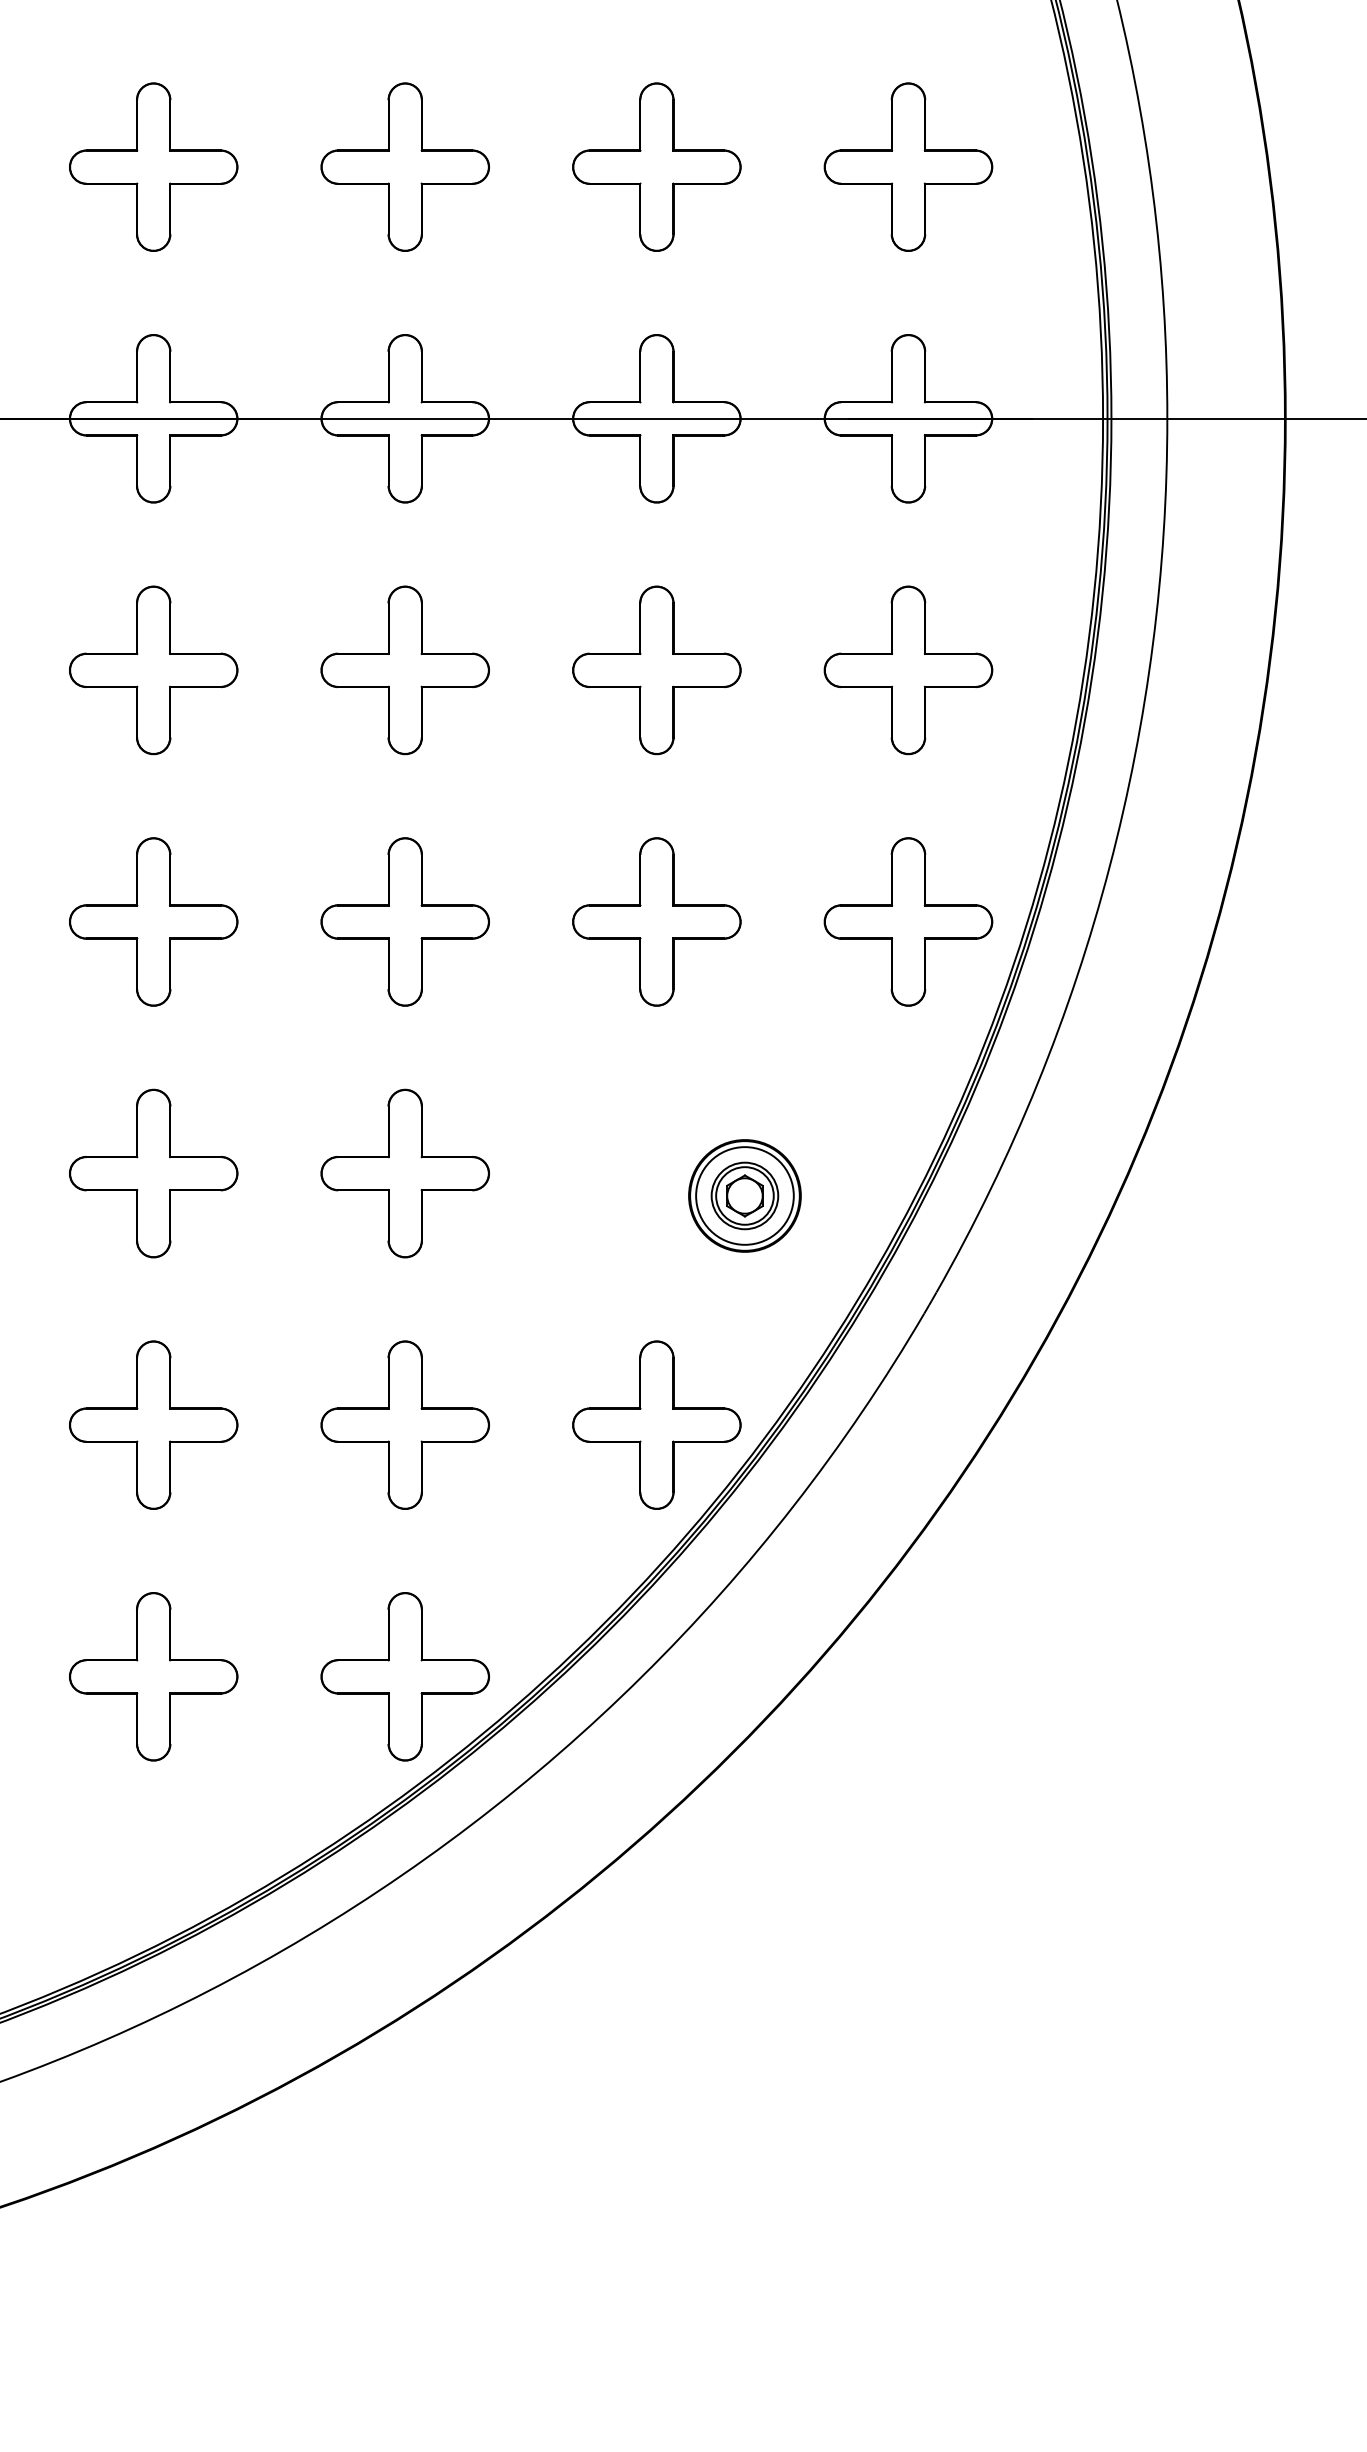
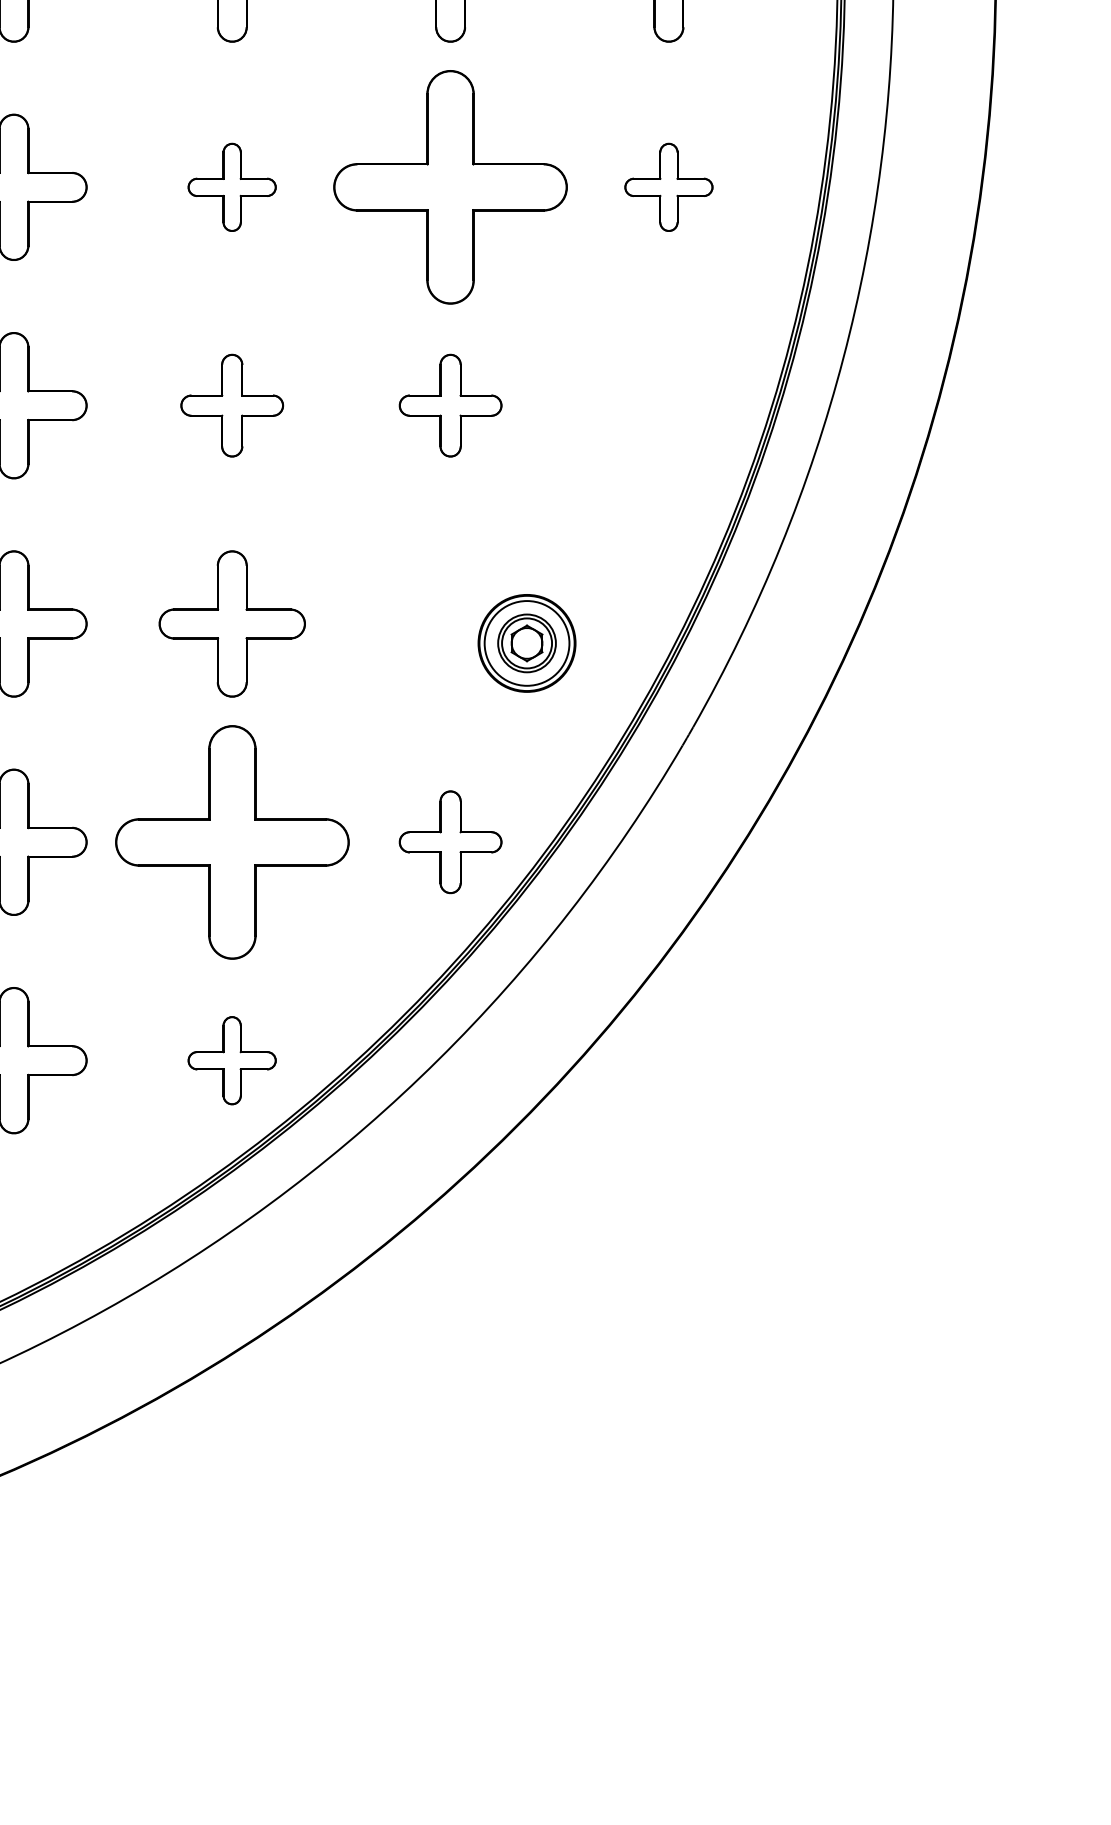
part: (404, 670) -> (231, 187), size x0.6
part: (656, 670) -> (450, 187), size x1.6
part: (908, 670) -> (668, 187), size x0.6
part: (404, 921) -> (231, 405), size x0.7
part: (656, 921) -> (450, 405), size x0.7
part: (908, 921) -> (668, 405), removed
part: (404, 1424) -> (231, 841), size x1.6
part: (656, 1424) -> (450, 841), size x0.7
part: (404, 1676) -> (231, 1060), size x0.6

